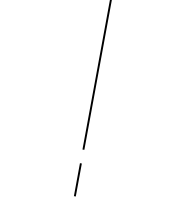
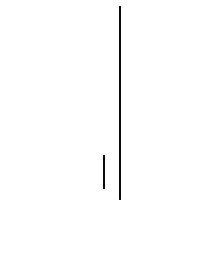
line: (77, 179) -> (103, 171), moved

